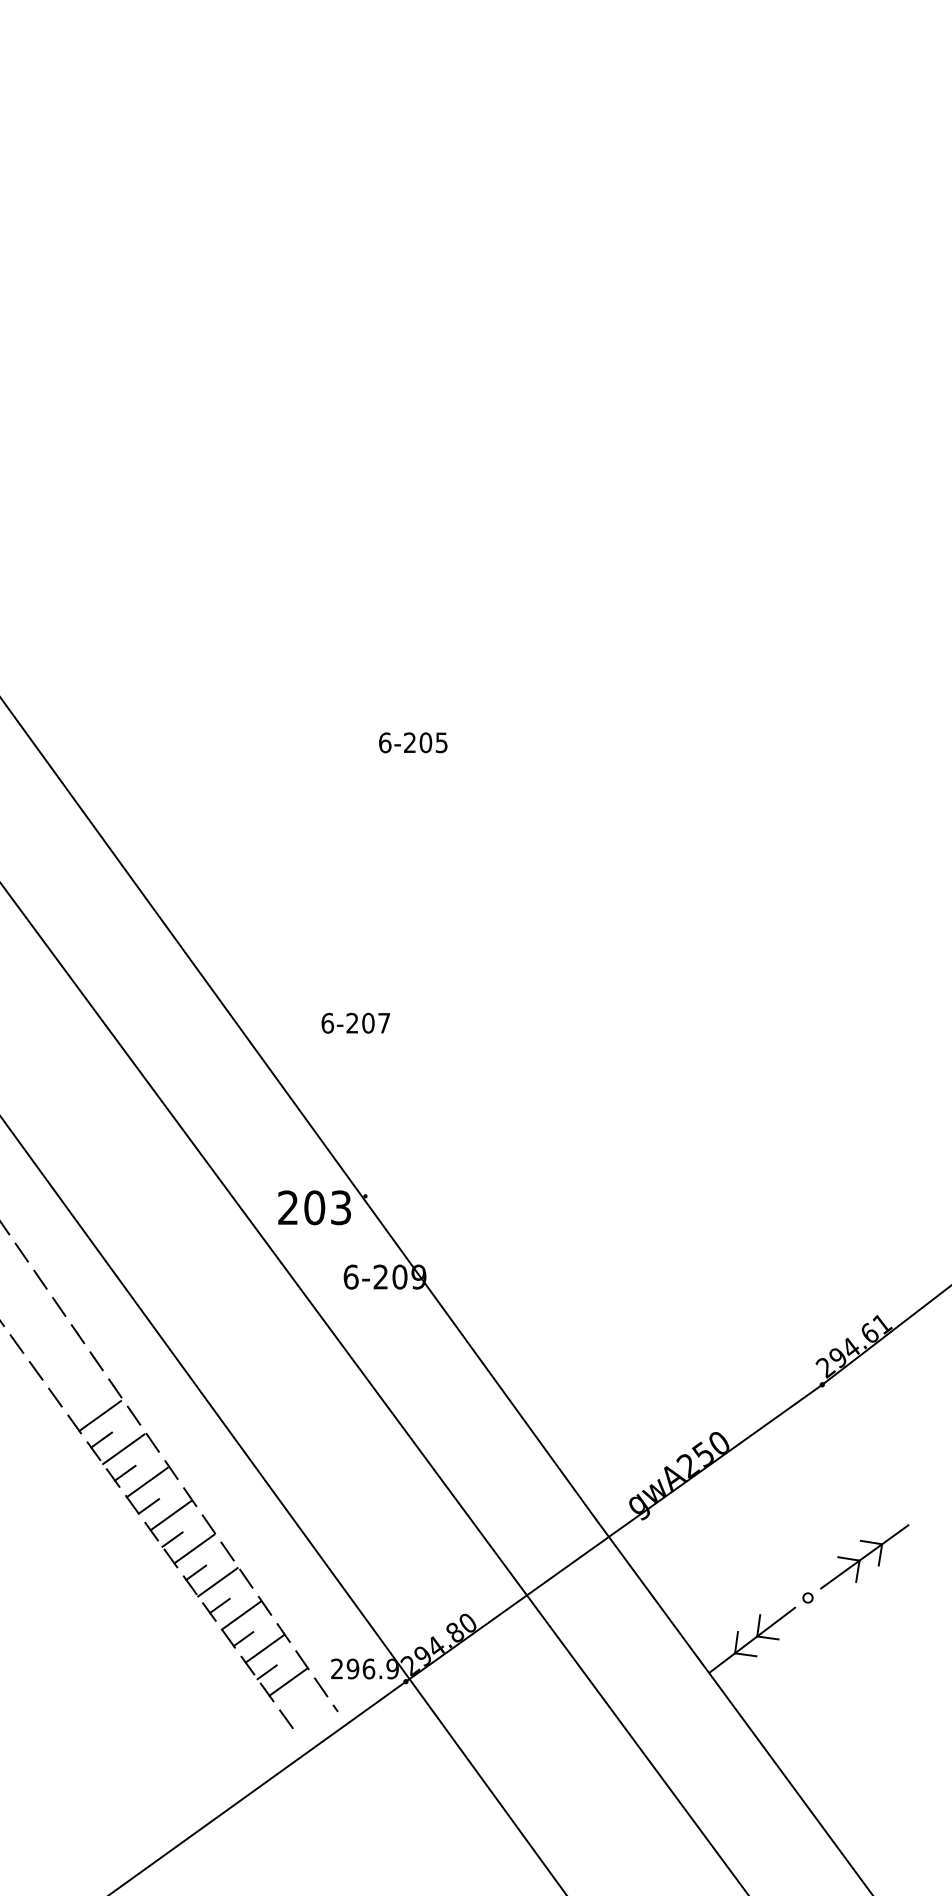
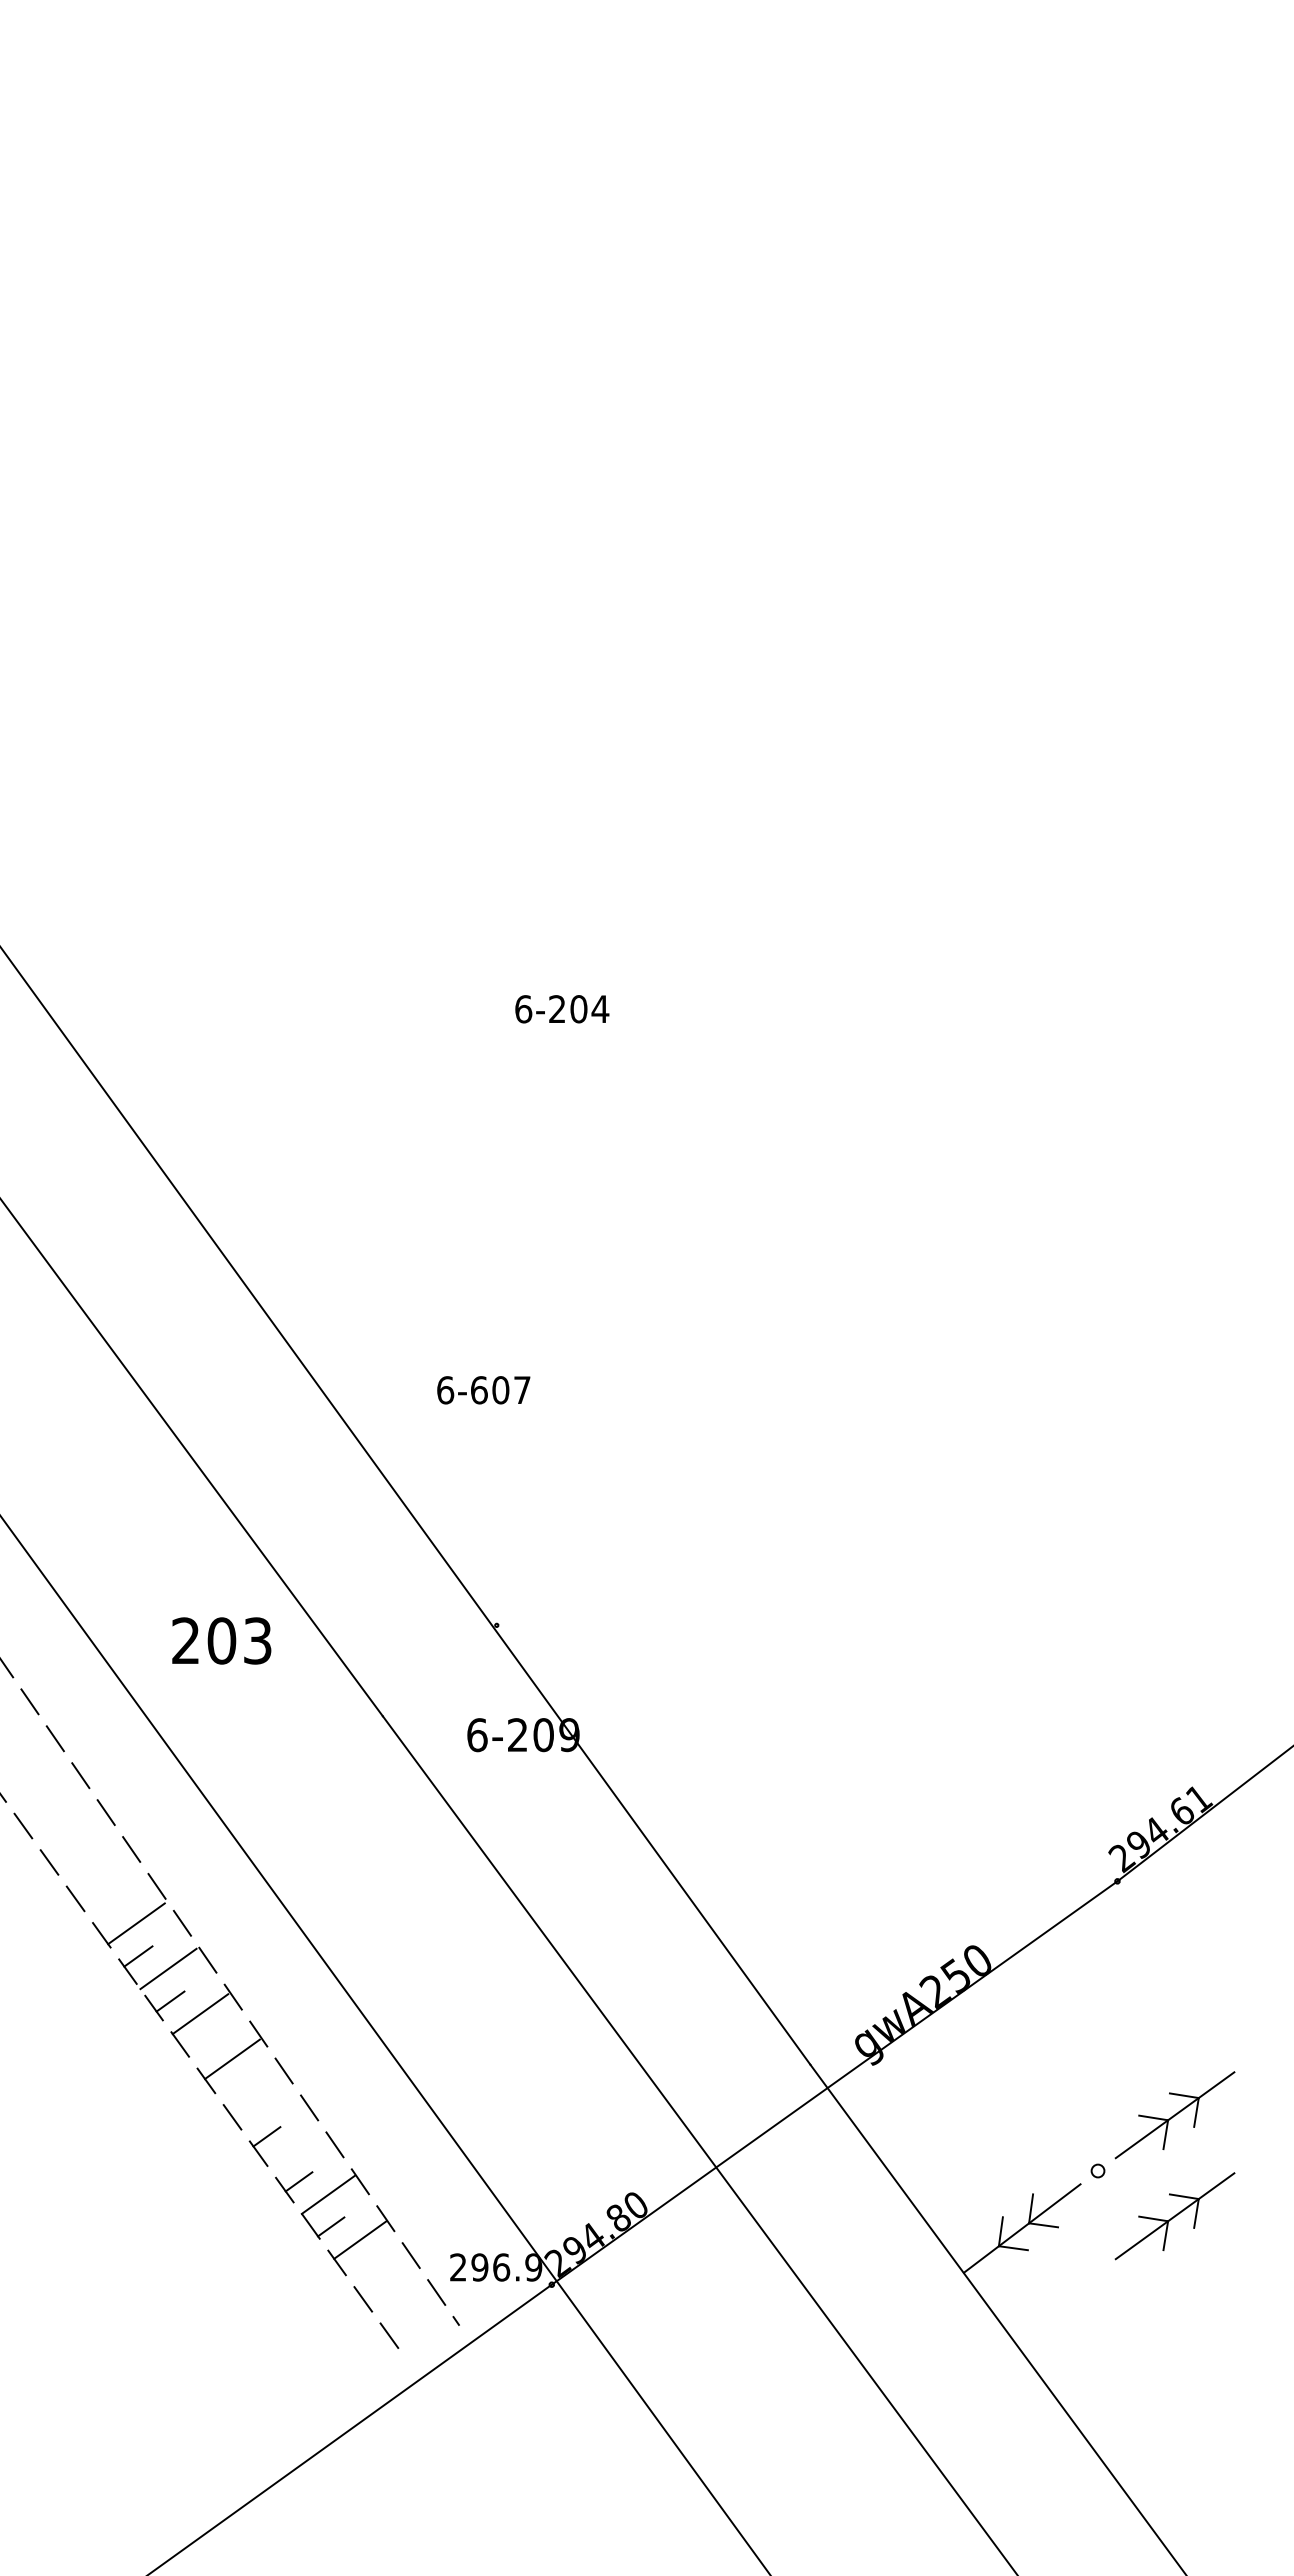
text: (441, 742) -> (600, 1009), 6-205 -> 6-204
text: (352, 1023) -> (479, 1390), 6-207 -> 6-607
text: (314, 1207) -> (221, 1640), moved
line: (148, 1506) -> (202, 2046), removed
line: (172, 1539) -> (234, 2091), removed
line: (194, 1549) -> (264, 2104), removed
line: (217, 1582) -> (296, 2149), removed
part: (864, 1631) -> (1174, 2216), added
line: (267, 1671) -> (363, 2271), removed
line: (288, 1681) -> (392, 2284), removed

